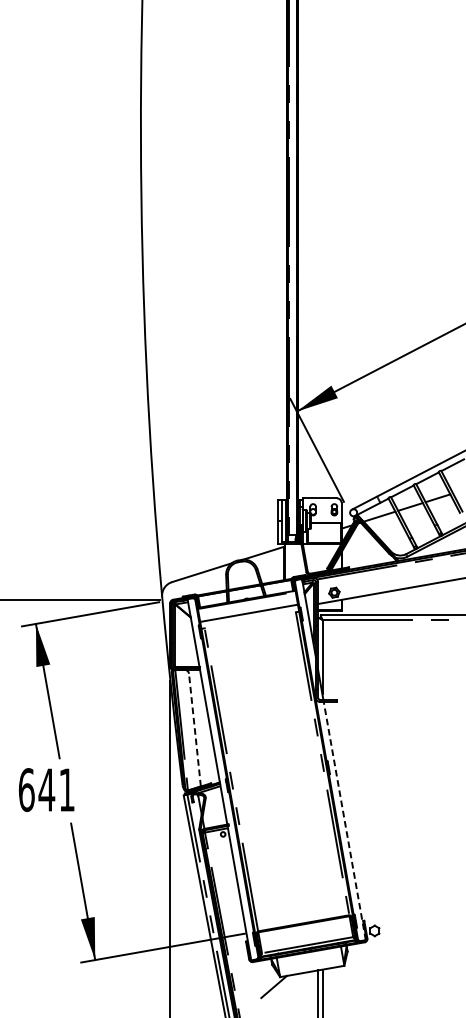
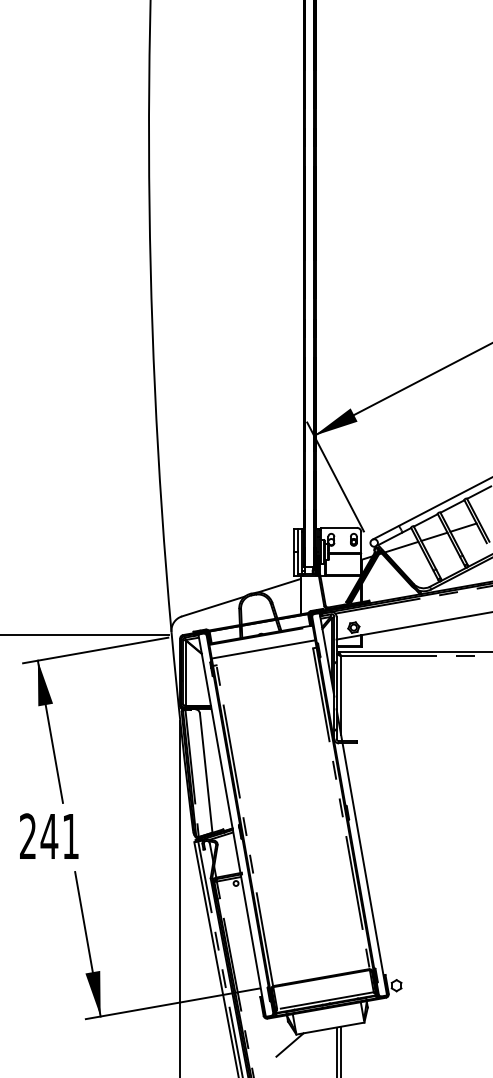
line: (195, 730) -> (206, 773), dashed -> solid
text: (26, 790) -> (27, 836), 641 -> 241
line: (344, 821) -> (364, 869), dashed -> solid

